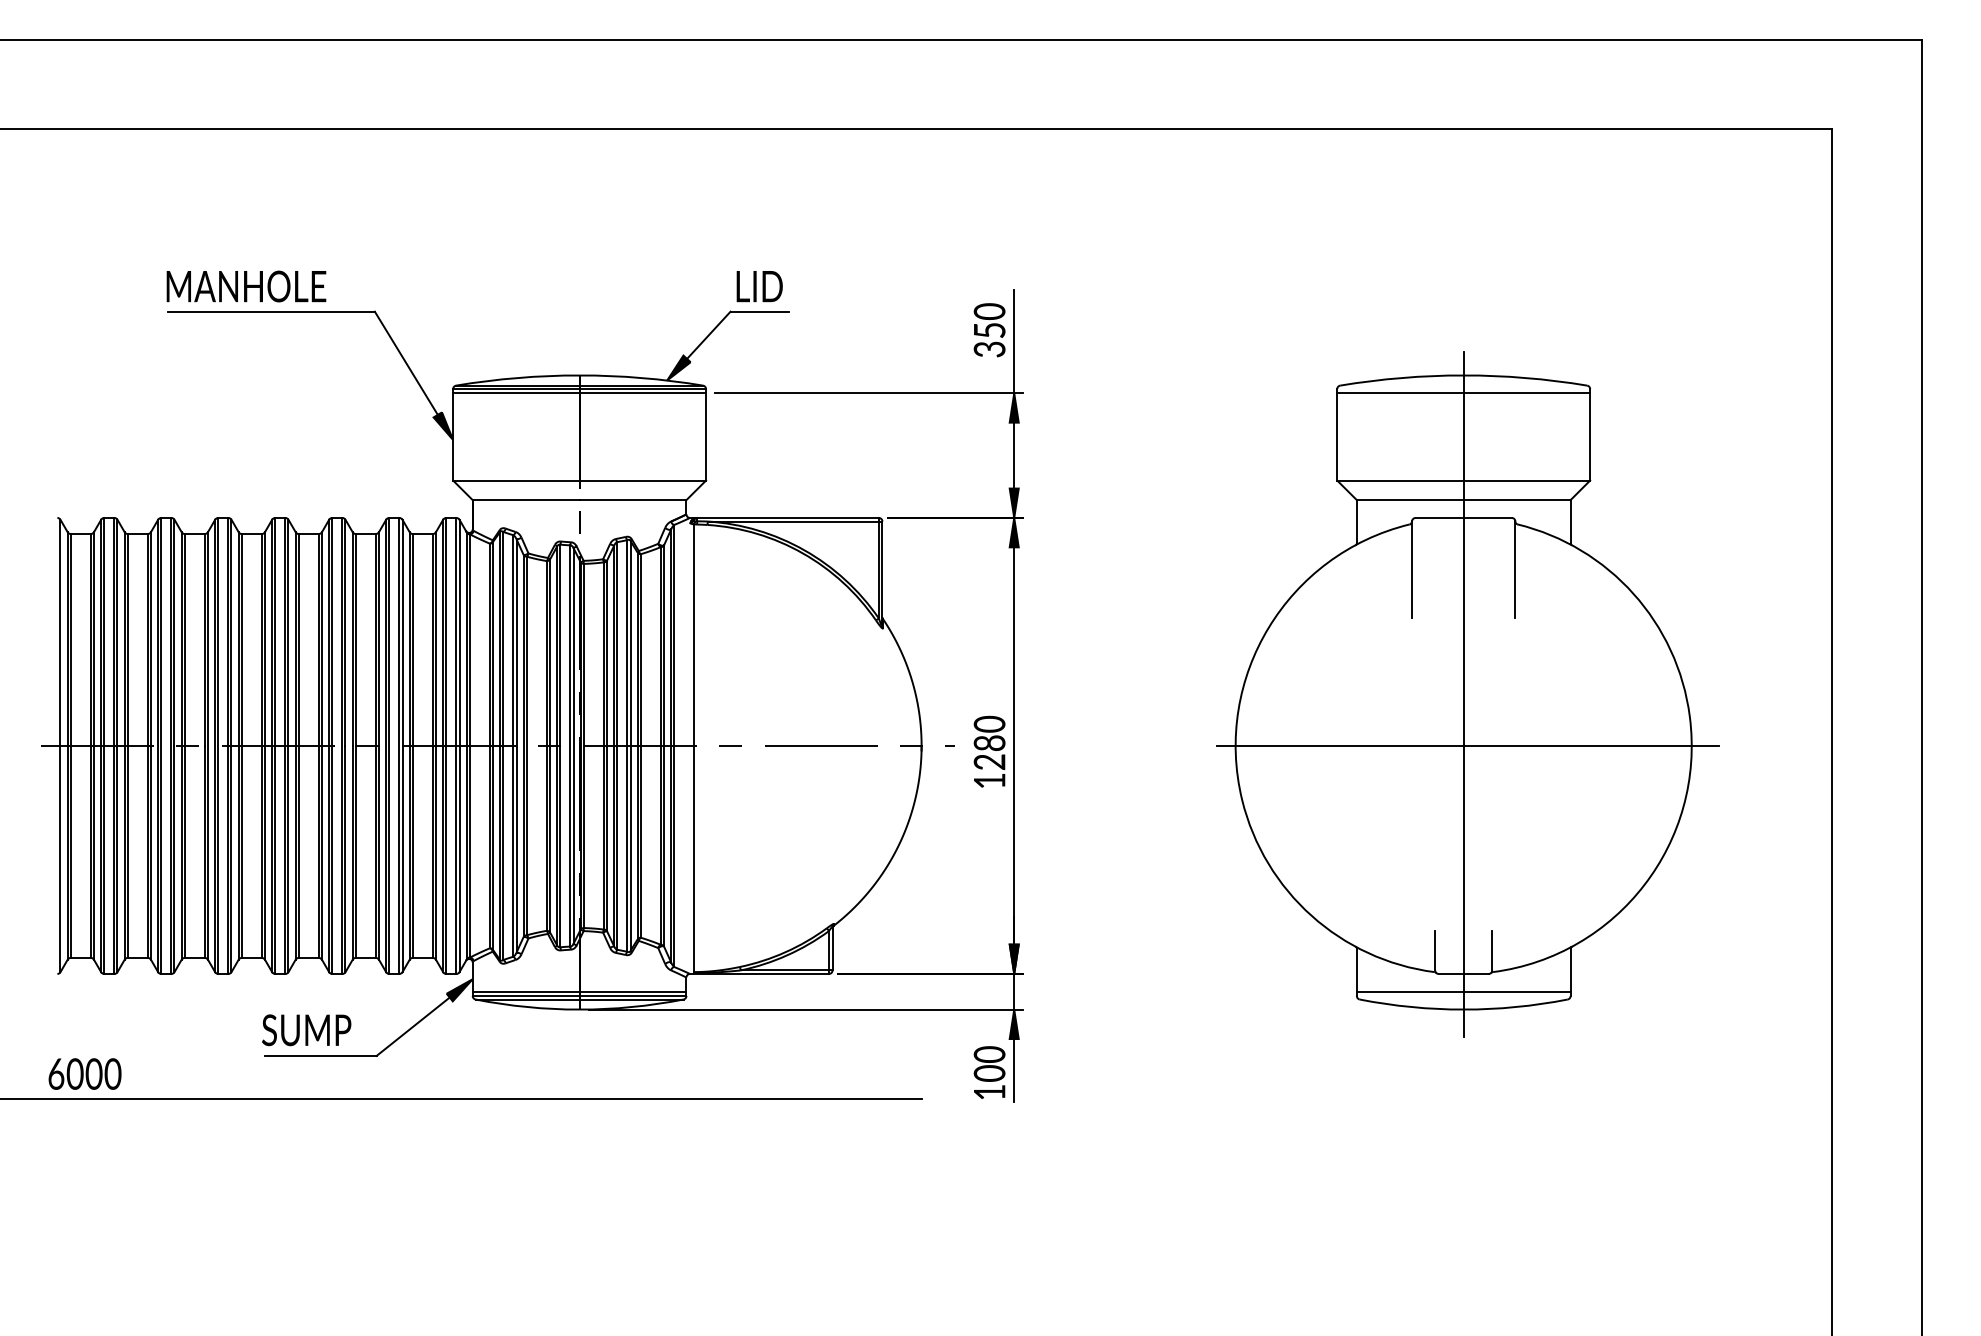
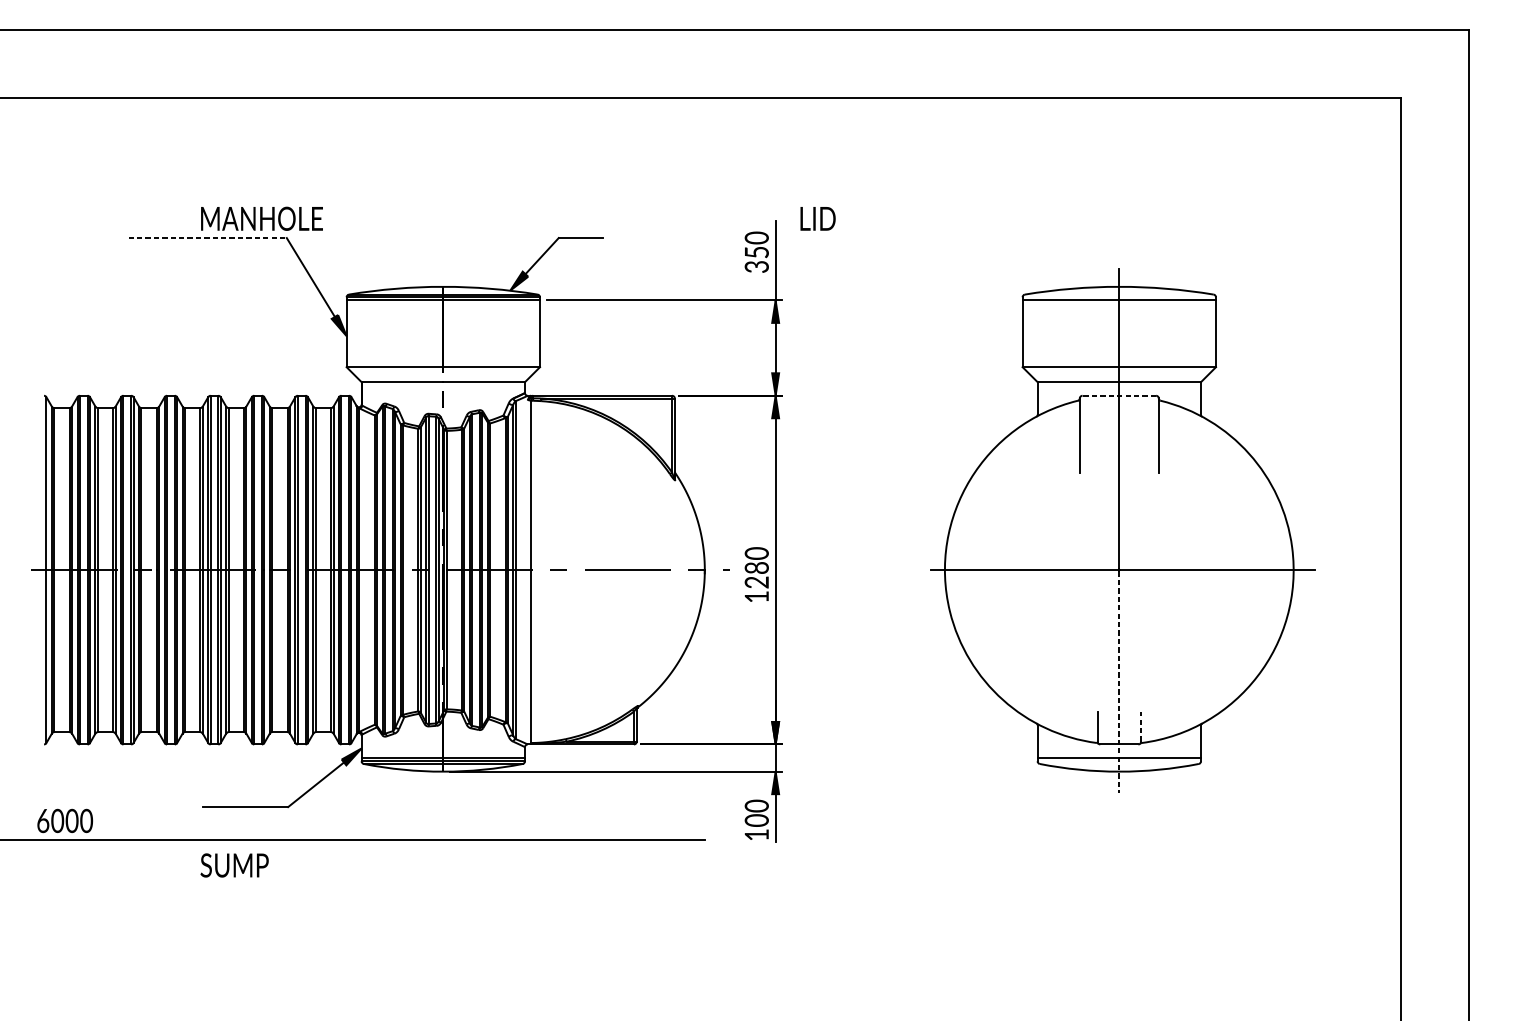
text: (246, 286) -> (262, 218), moved
text: (759, 286) -> (817, 218), moved
line: (271, 311) -> (207, 237), solid -> dashed
line: (1463, 517) -> (1119, 395), solid -> dashed
line: (1463, 892) -> (1119, 682), solid -> dashed
line: (1492, 950) -> (1141, 726), solid -> dashed
text: (306, 1030) -> (234, 865), moved

